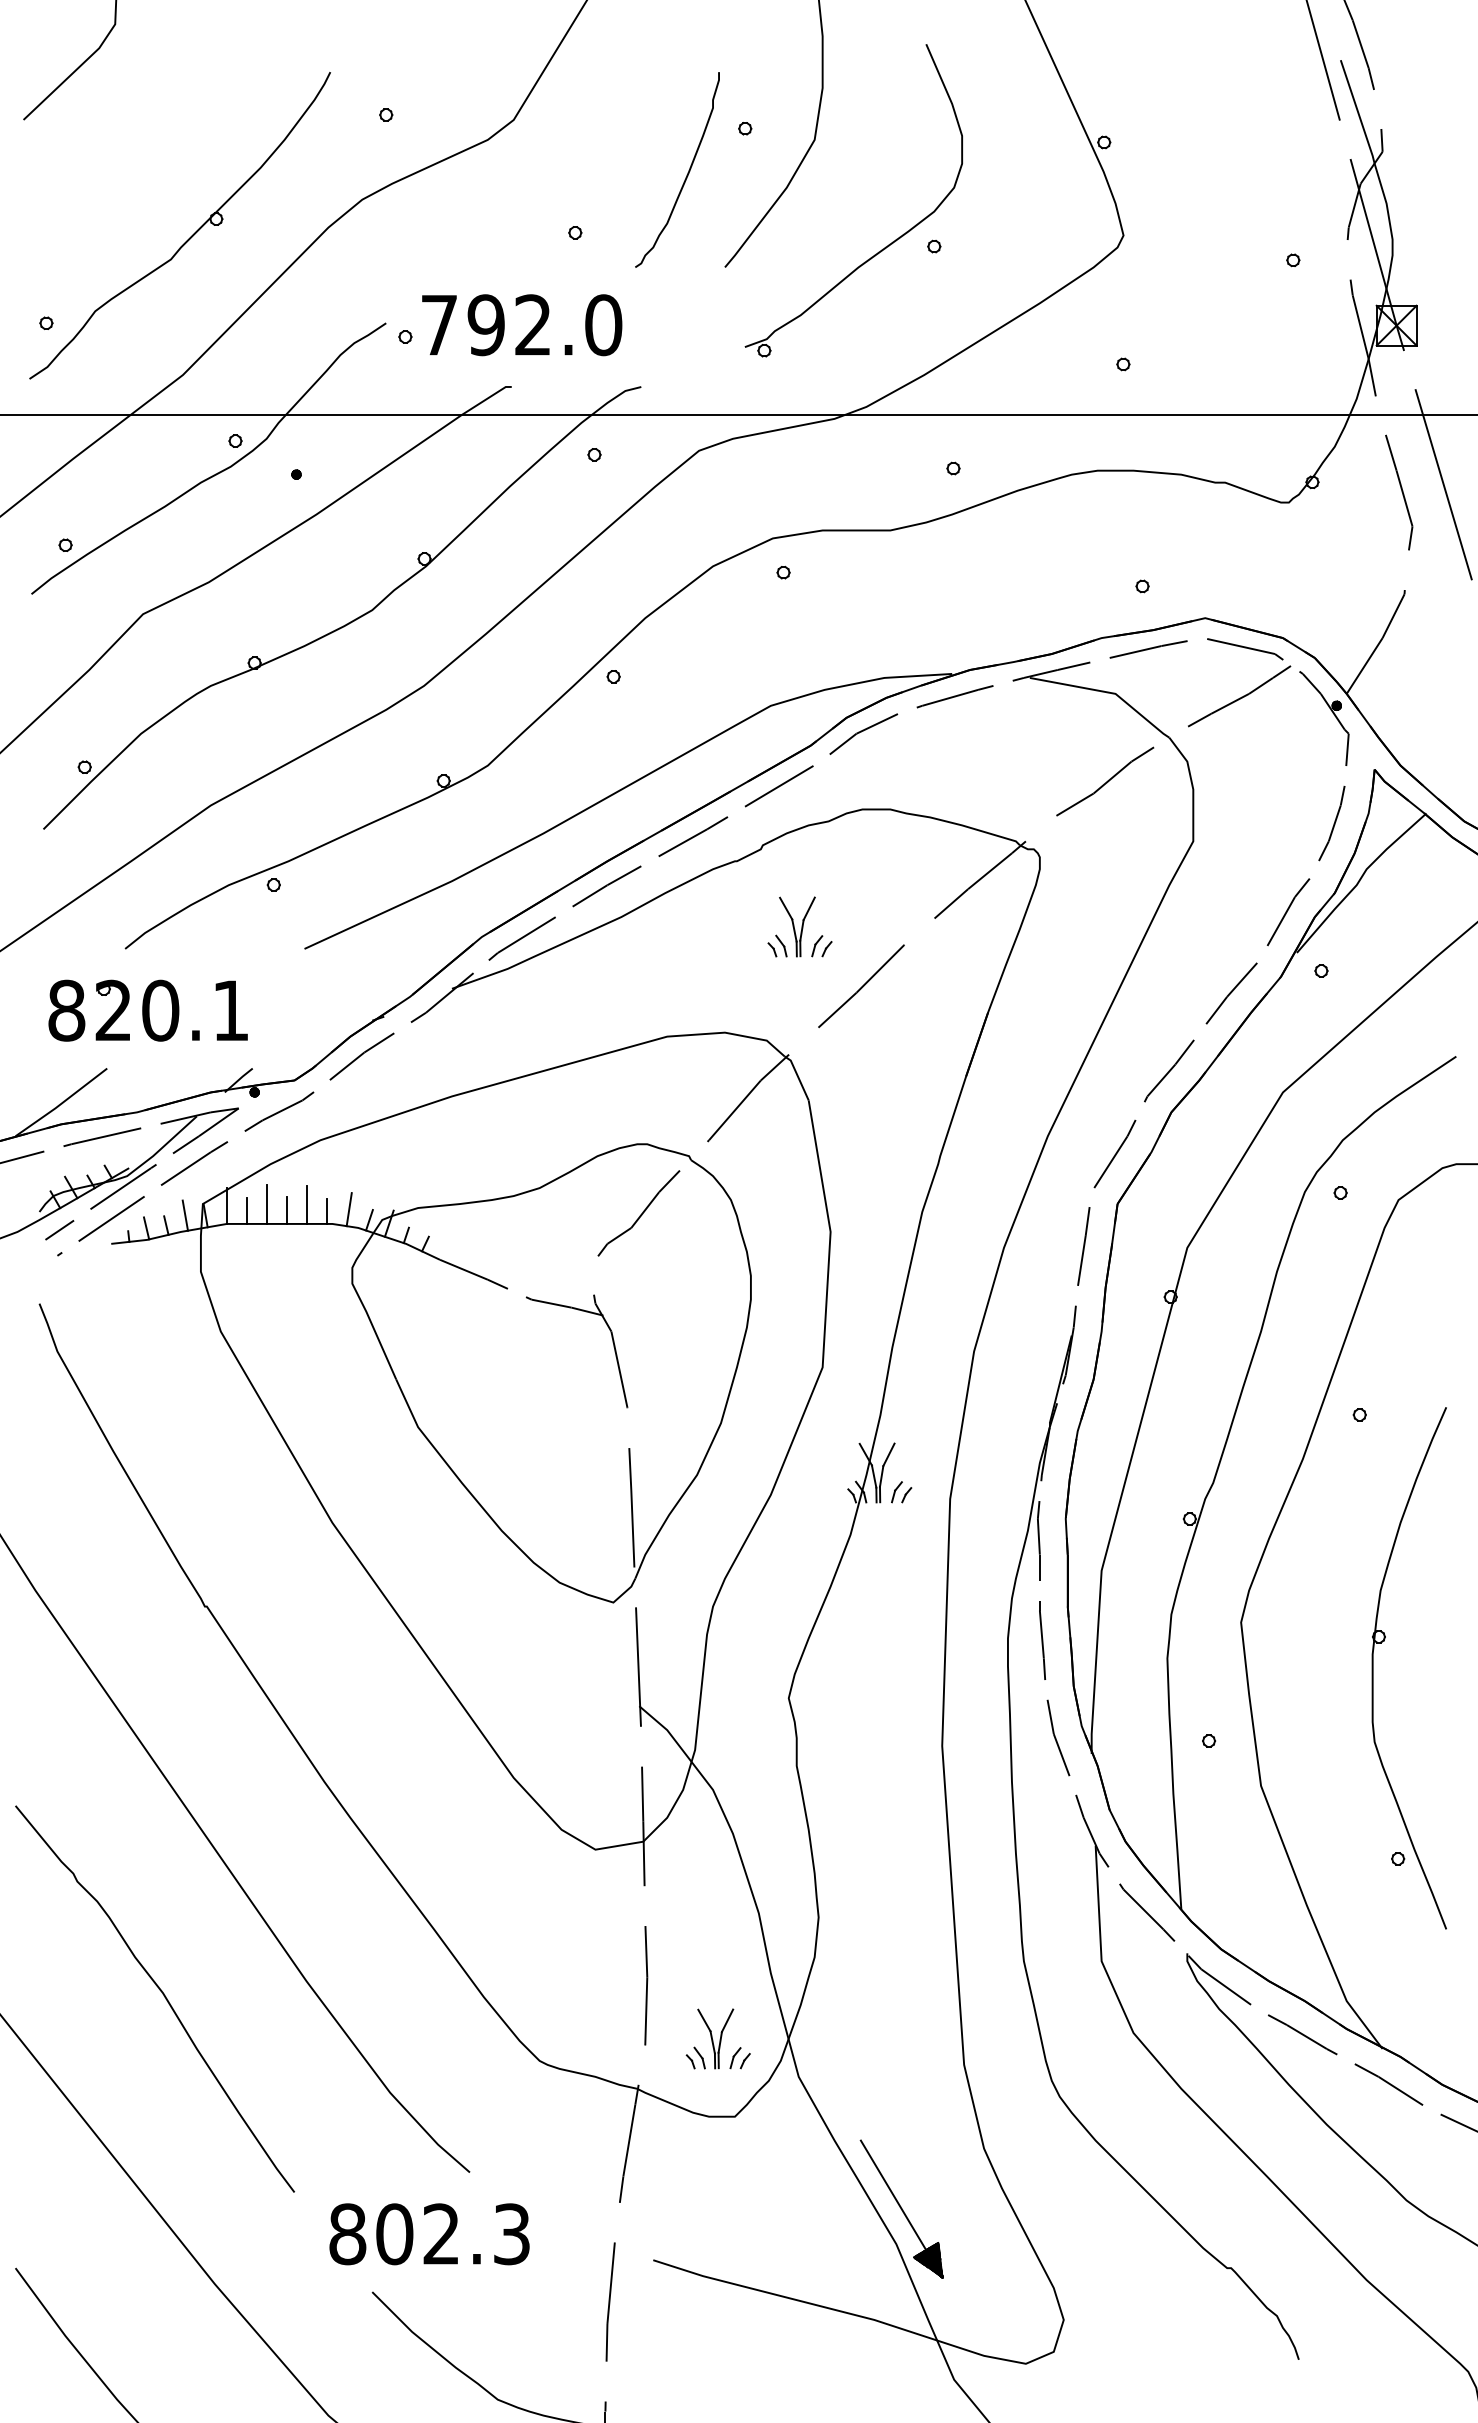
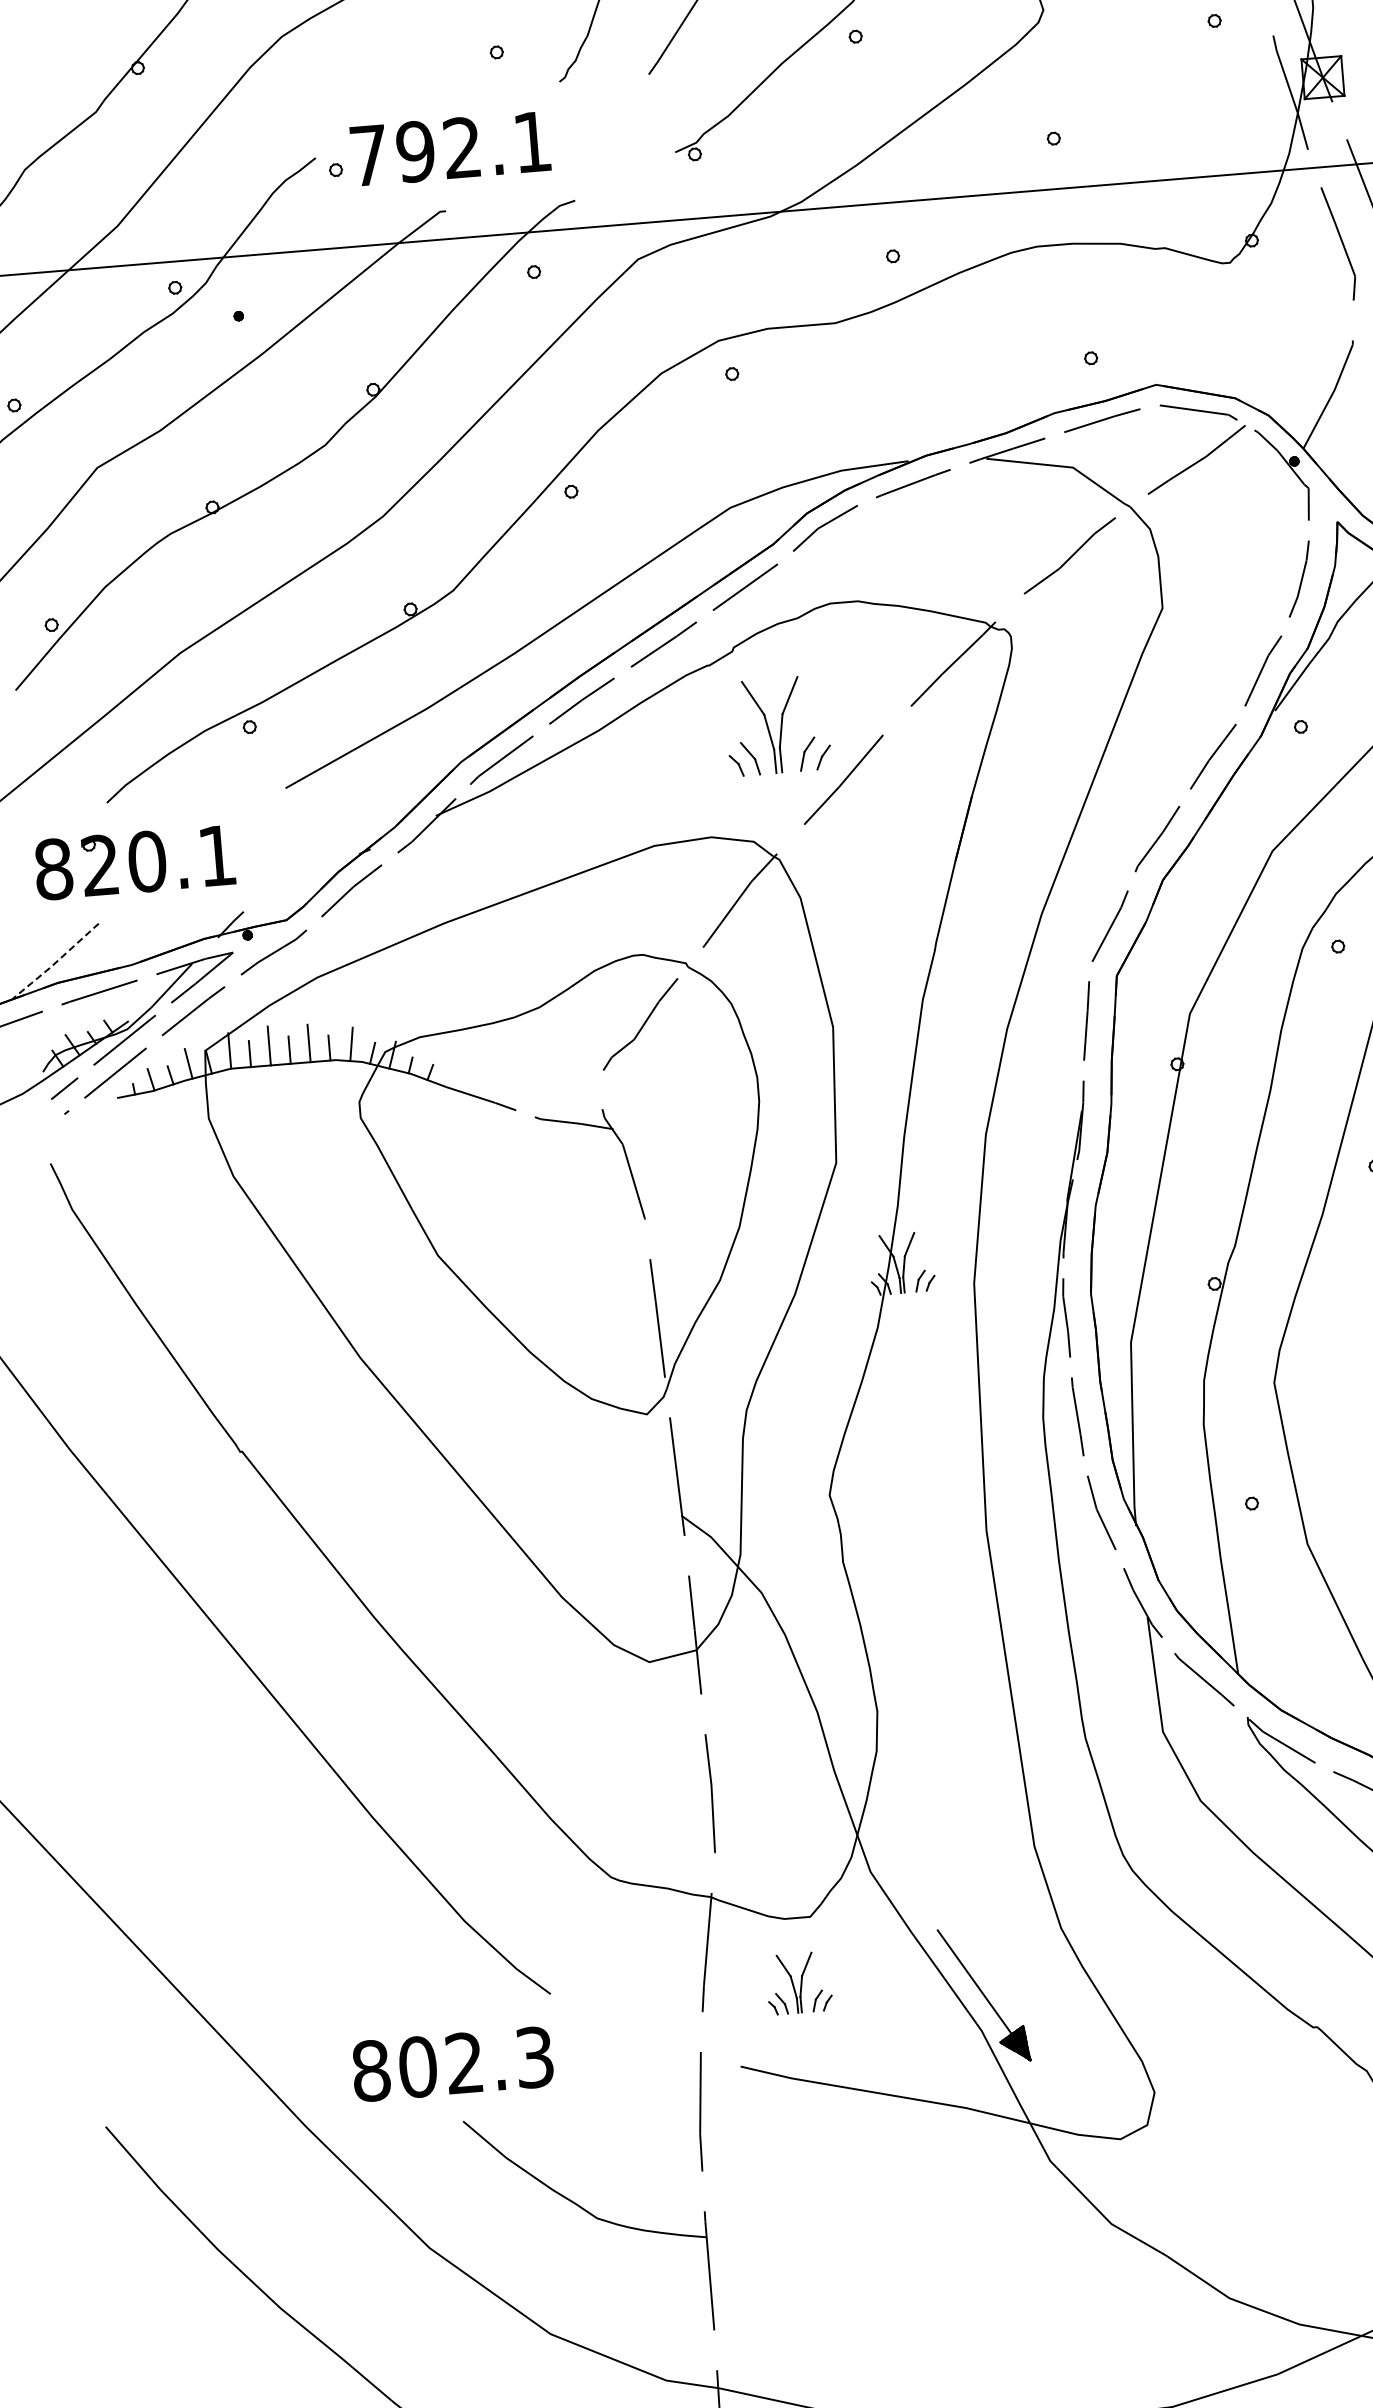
text: (603, 325) -> (532, 142), 792.0 -> 792.1
part: (799, 926) -> (777, 725), size x1.6
line: (61, 1103) -> (56, 962), solid -> dashed
curve: (162, 1994) -> (229, 1841), removed
part: (717, 2038) -> (798, 1982), moved
text: (429, 2234) -> (452, 2064), moved

